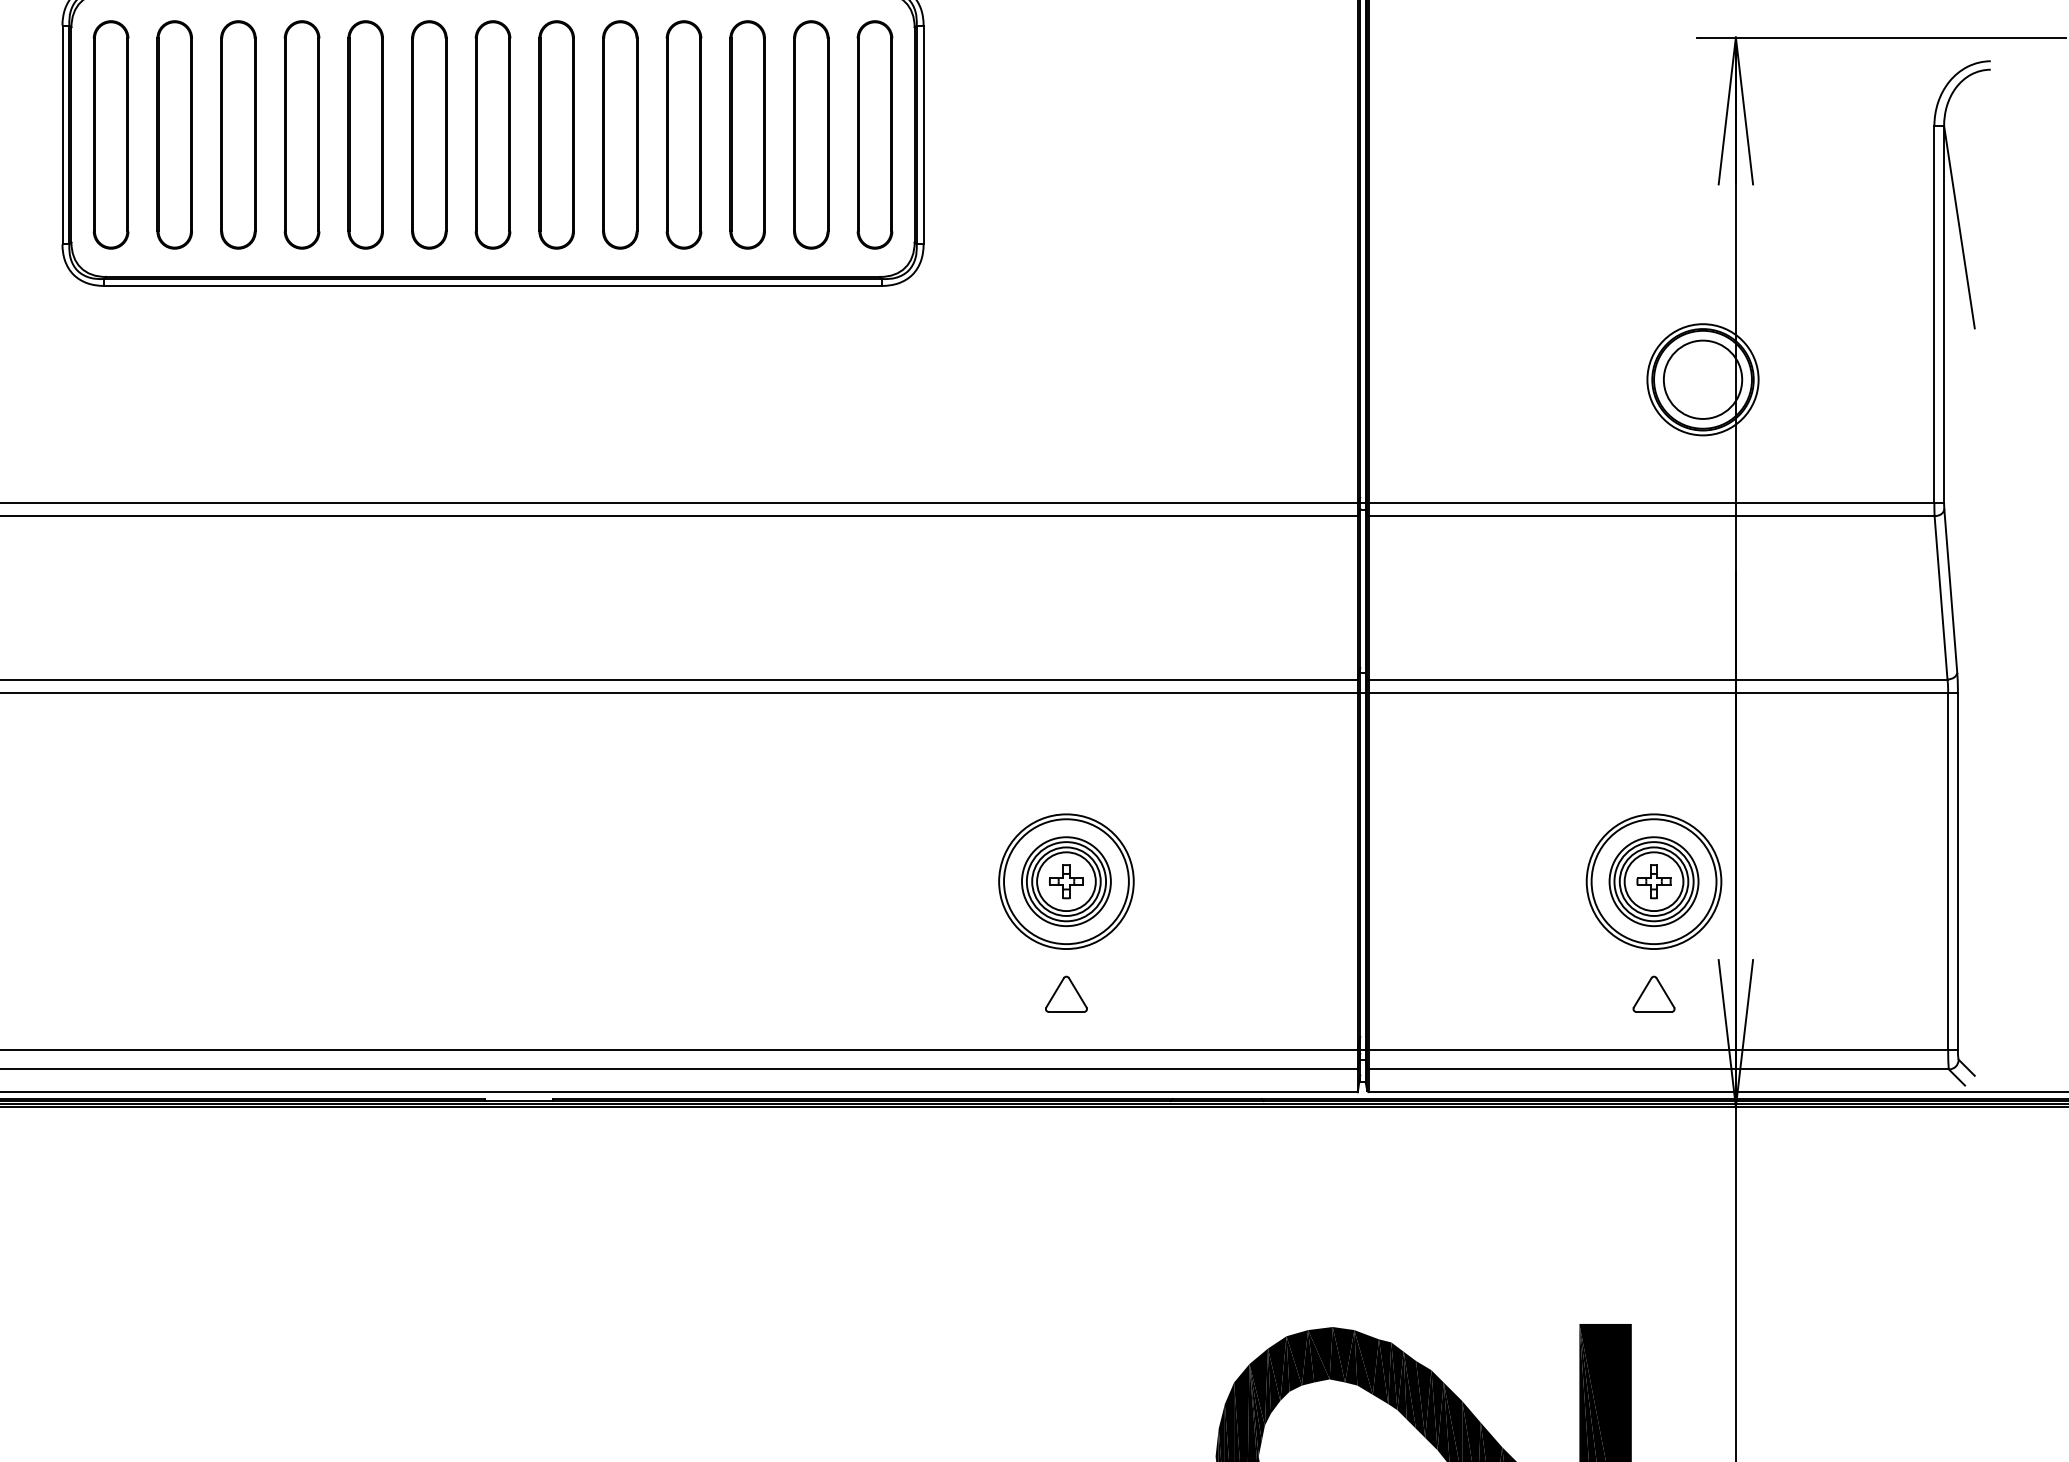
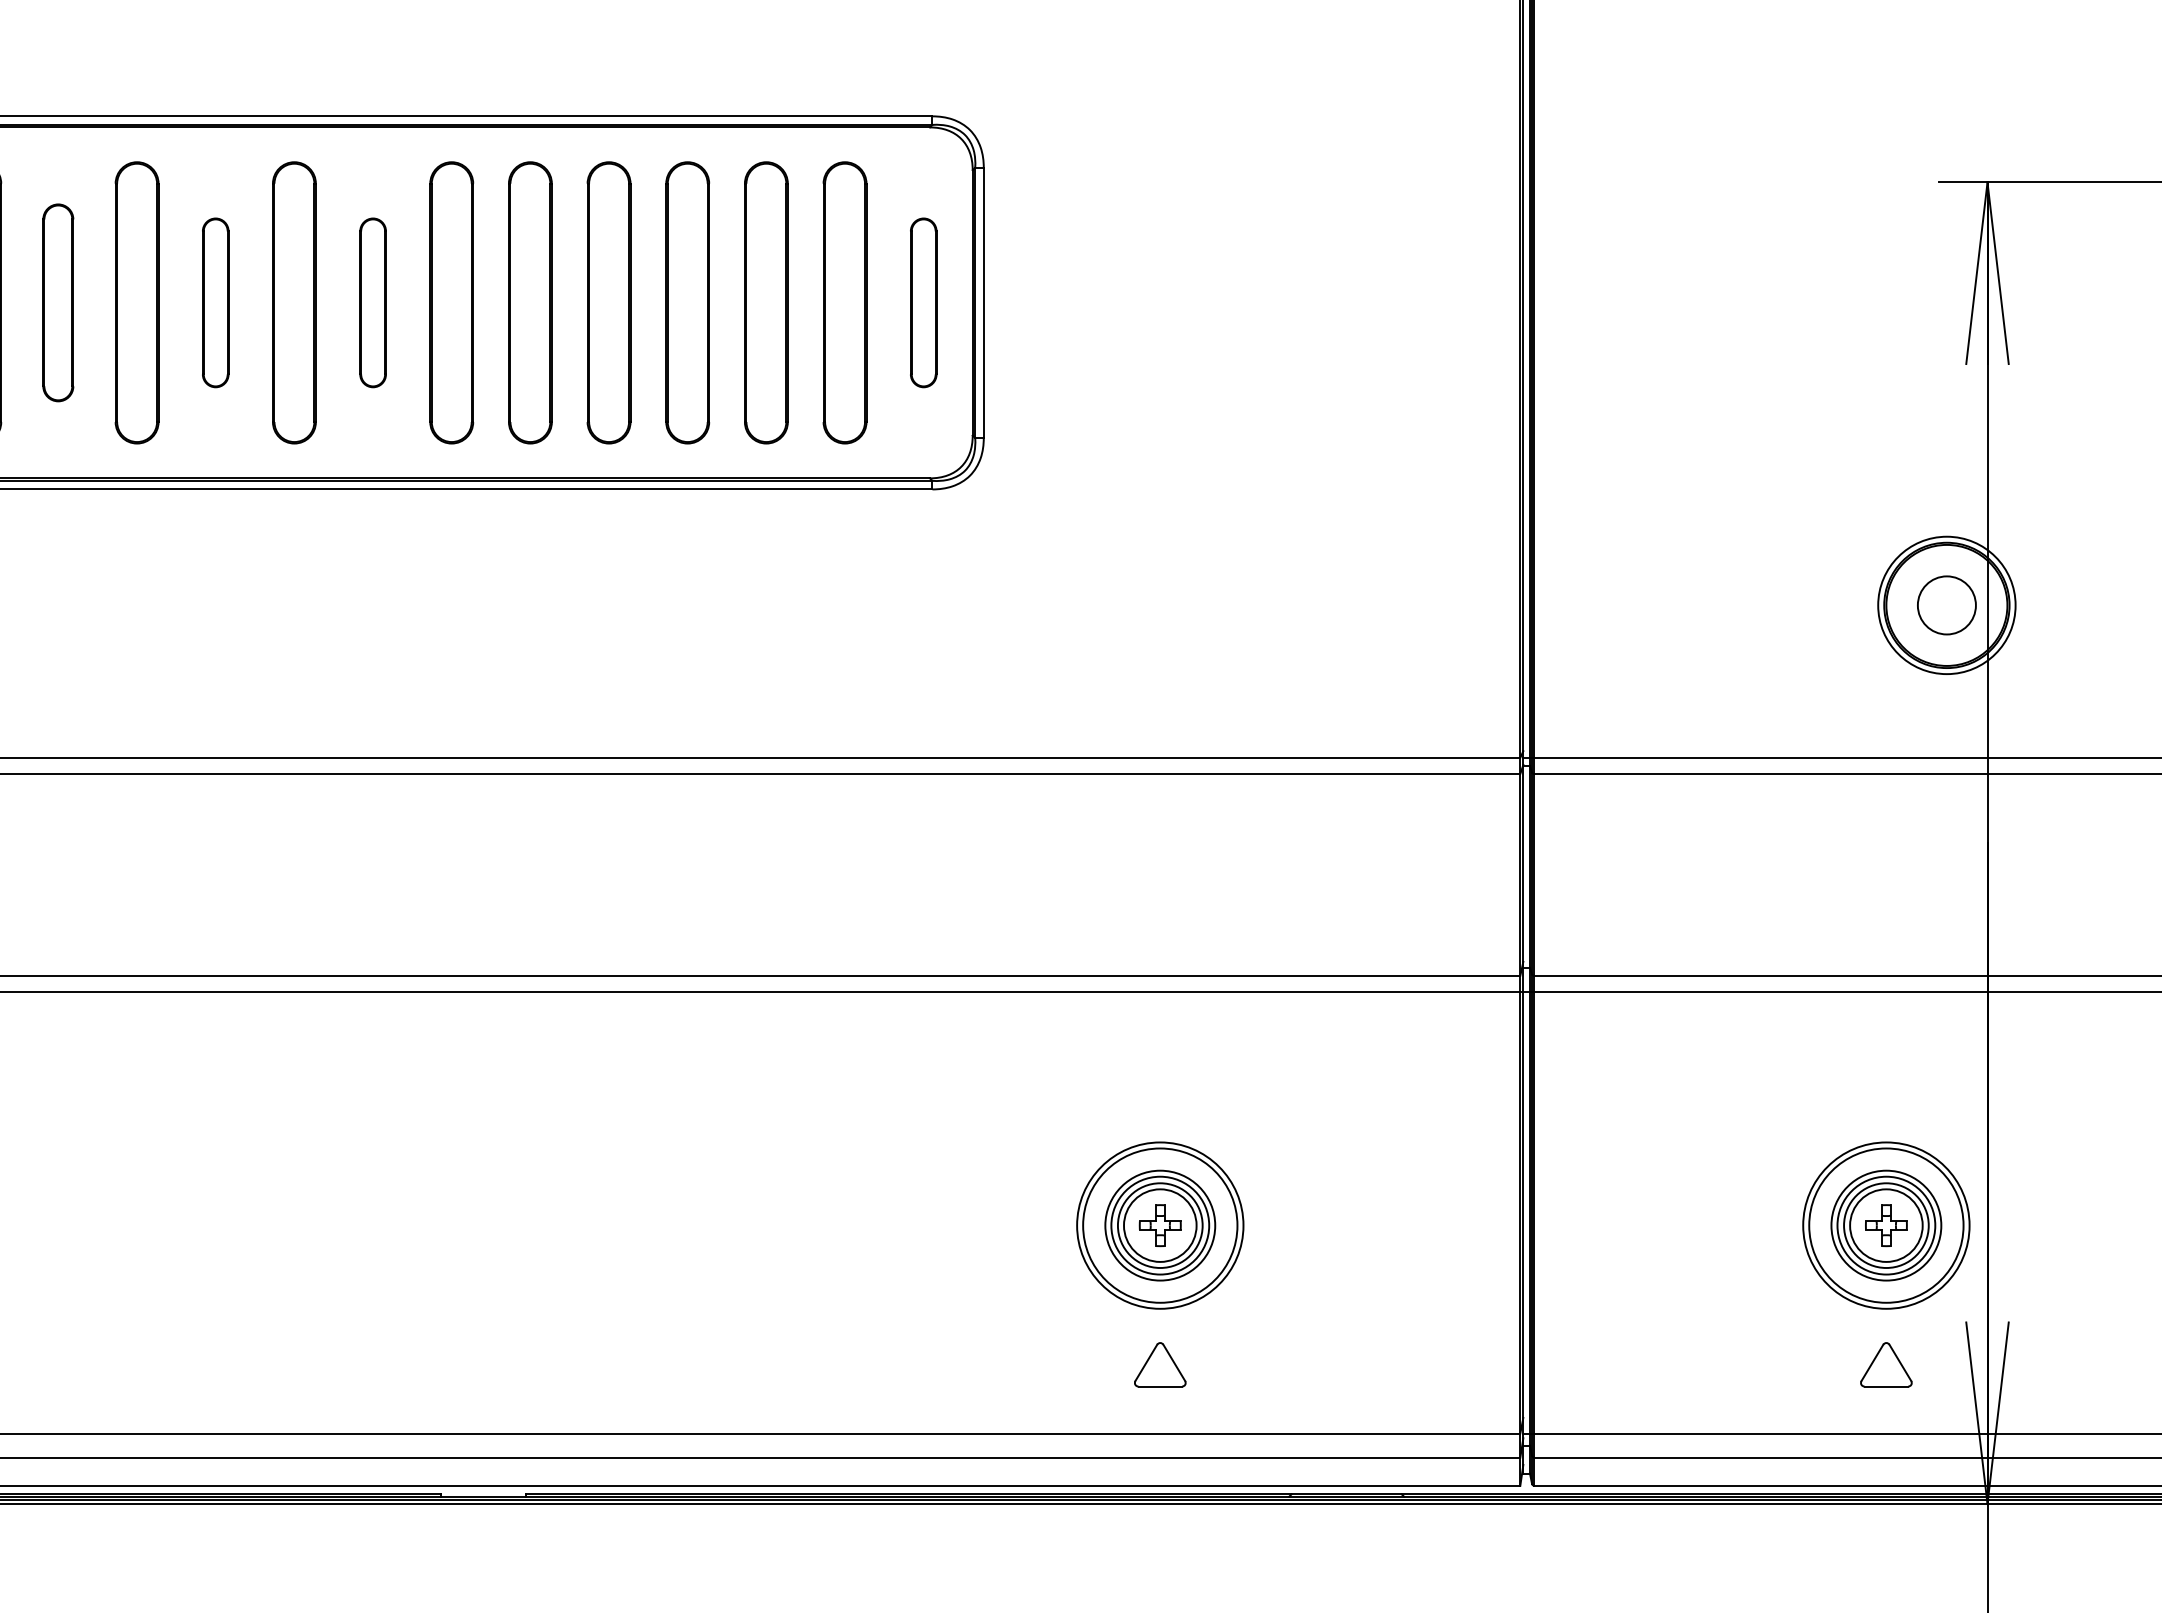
part: (174, 134) -> (58, 302), size x0.7
part: (301, 134) -> (215, 302), size x0.6
part: (429, 134) -> (373, 302), size x0.6
part: (874, 134) -> (923, 302), size x0.6
circle: (1702, 379) -> (1946, 605), size x0.6

